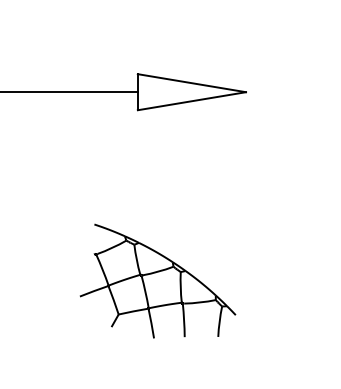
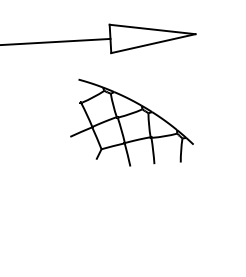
part: (157, 280) -> (130, 120), moved

